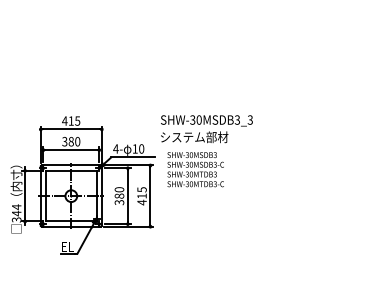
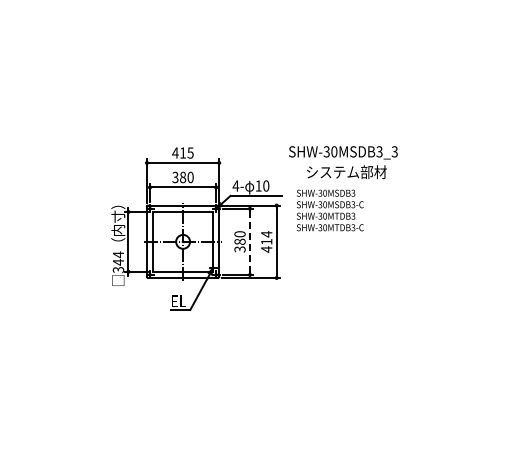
text: (194, 137) -> (346, 172), moved
text: (141, 189) -> (266, 234), 415 -> 414
line: (127, 195) -> (249, 241), solid -> dashed

